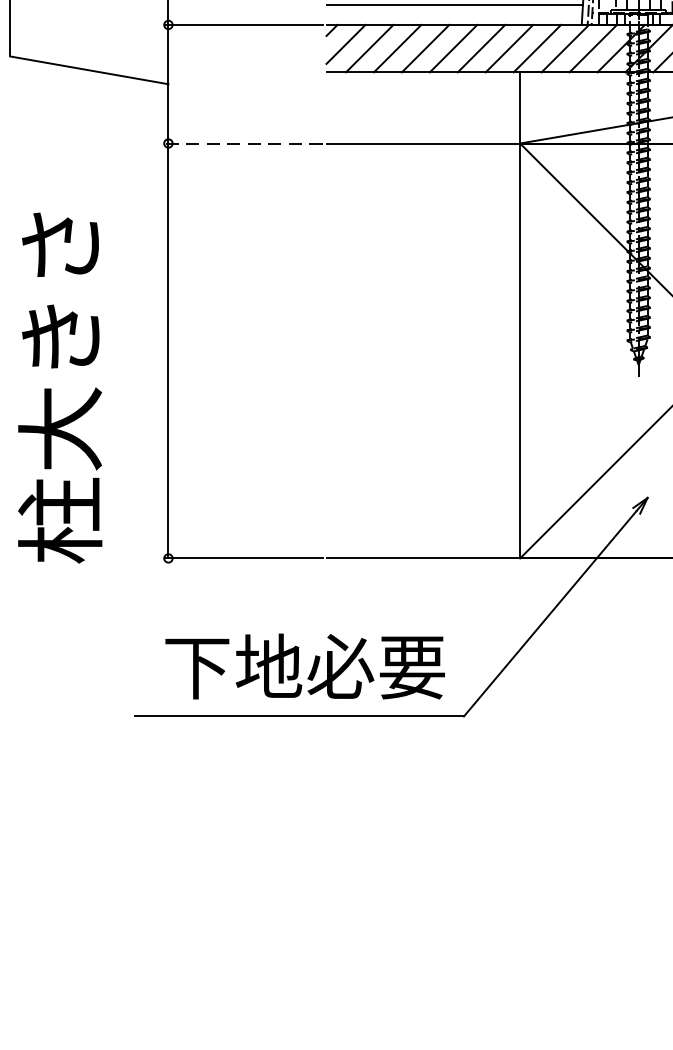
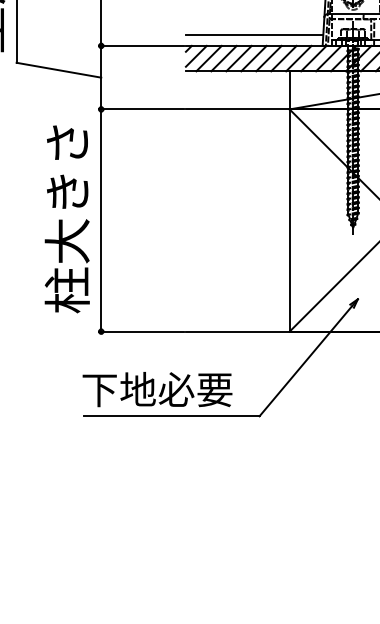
line: (241, 143) -> (140, 109), dashed -> solid
text: (58, 388) -> (66, 219), moved
text: (305, 666) -> (157, 389), moved

